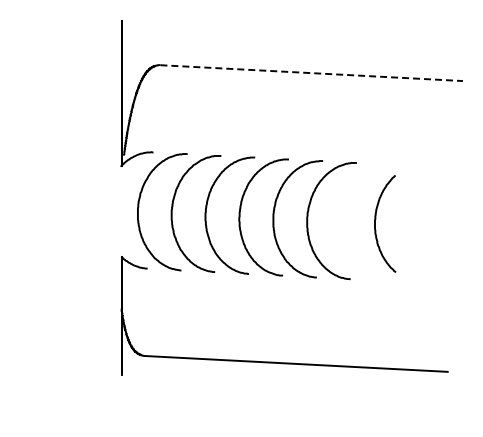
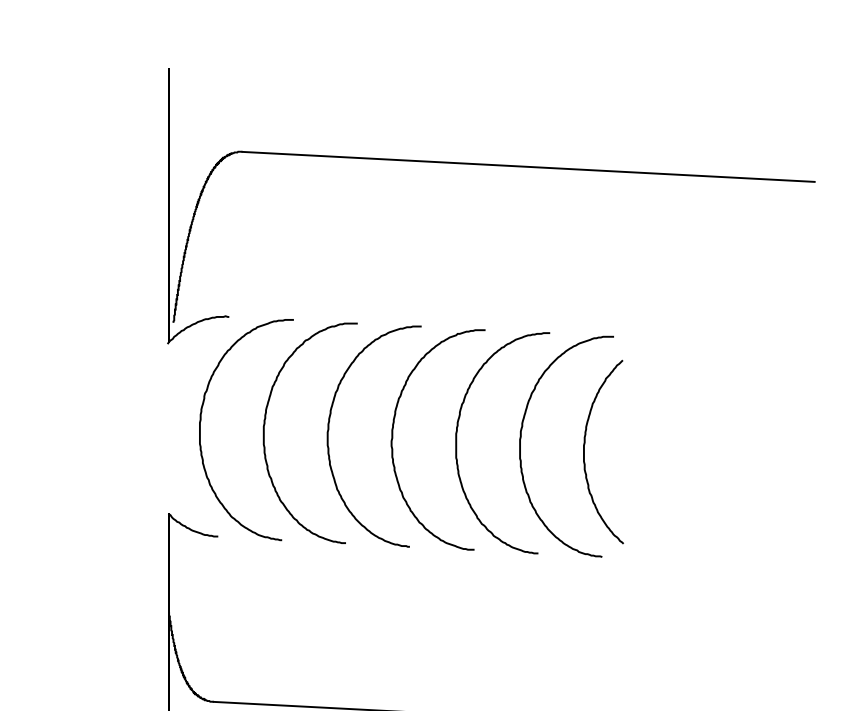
line: (312, 73) -> (530, 167), dashed -> solid
curve: (376, 219) -> (586, 443), moved

